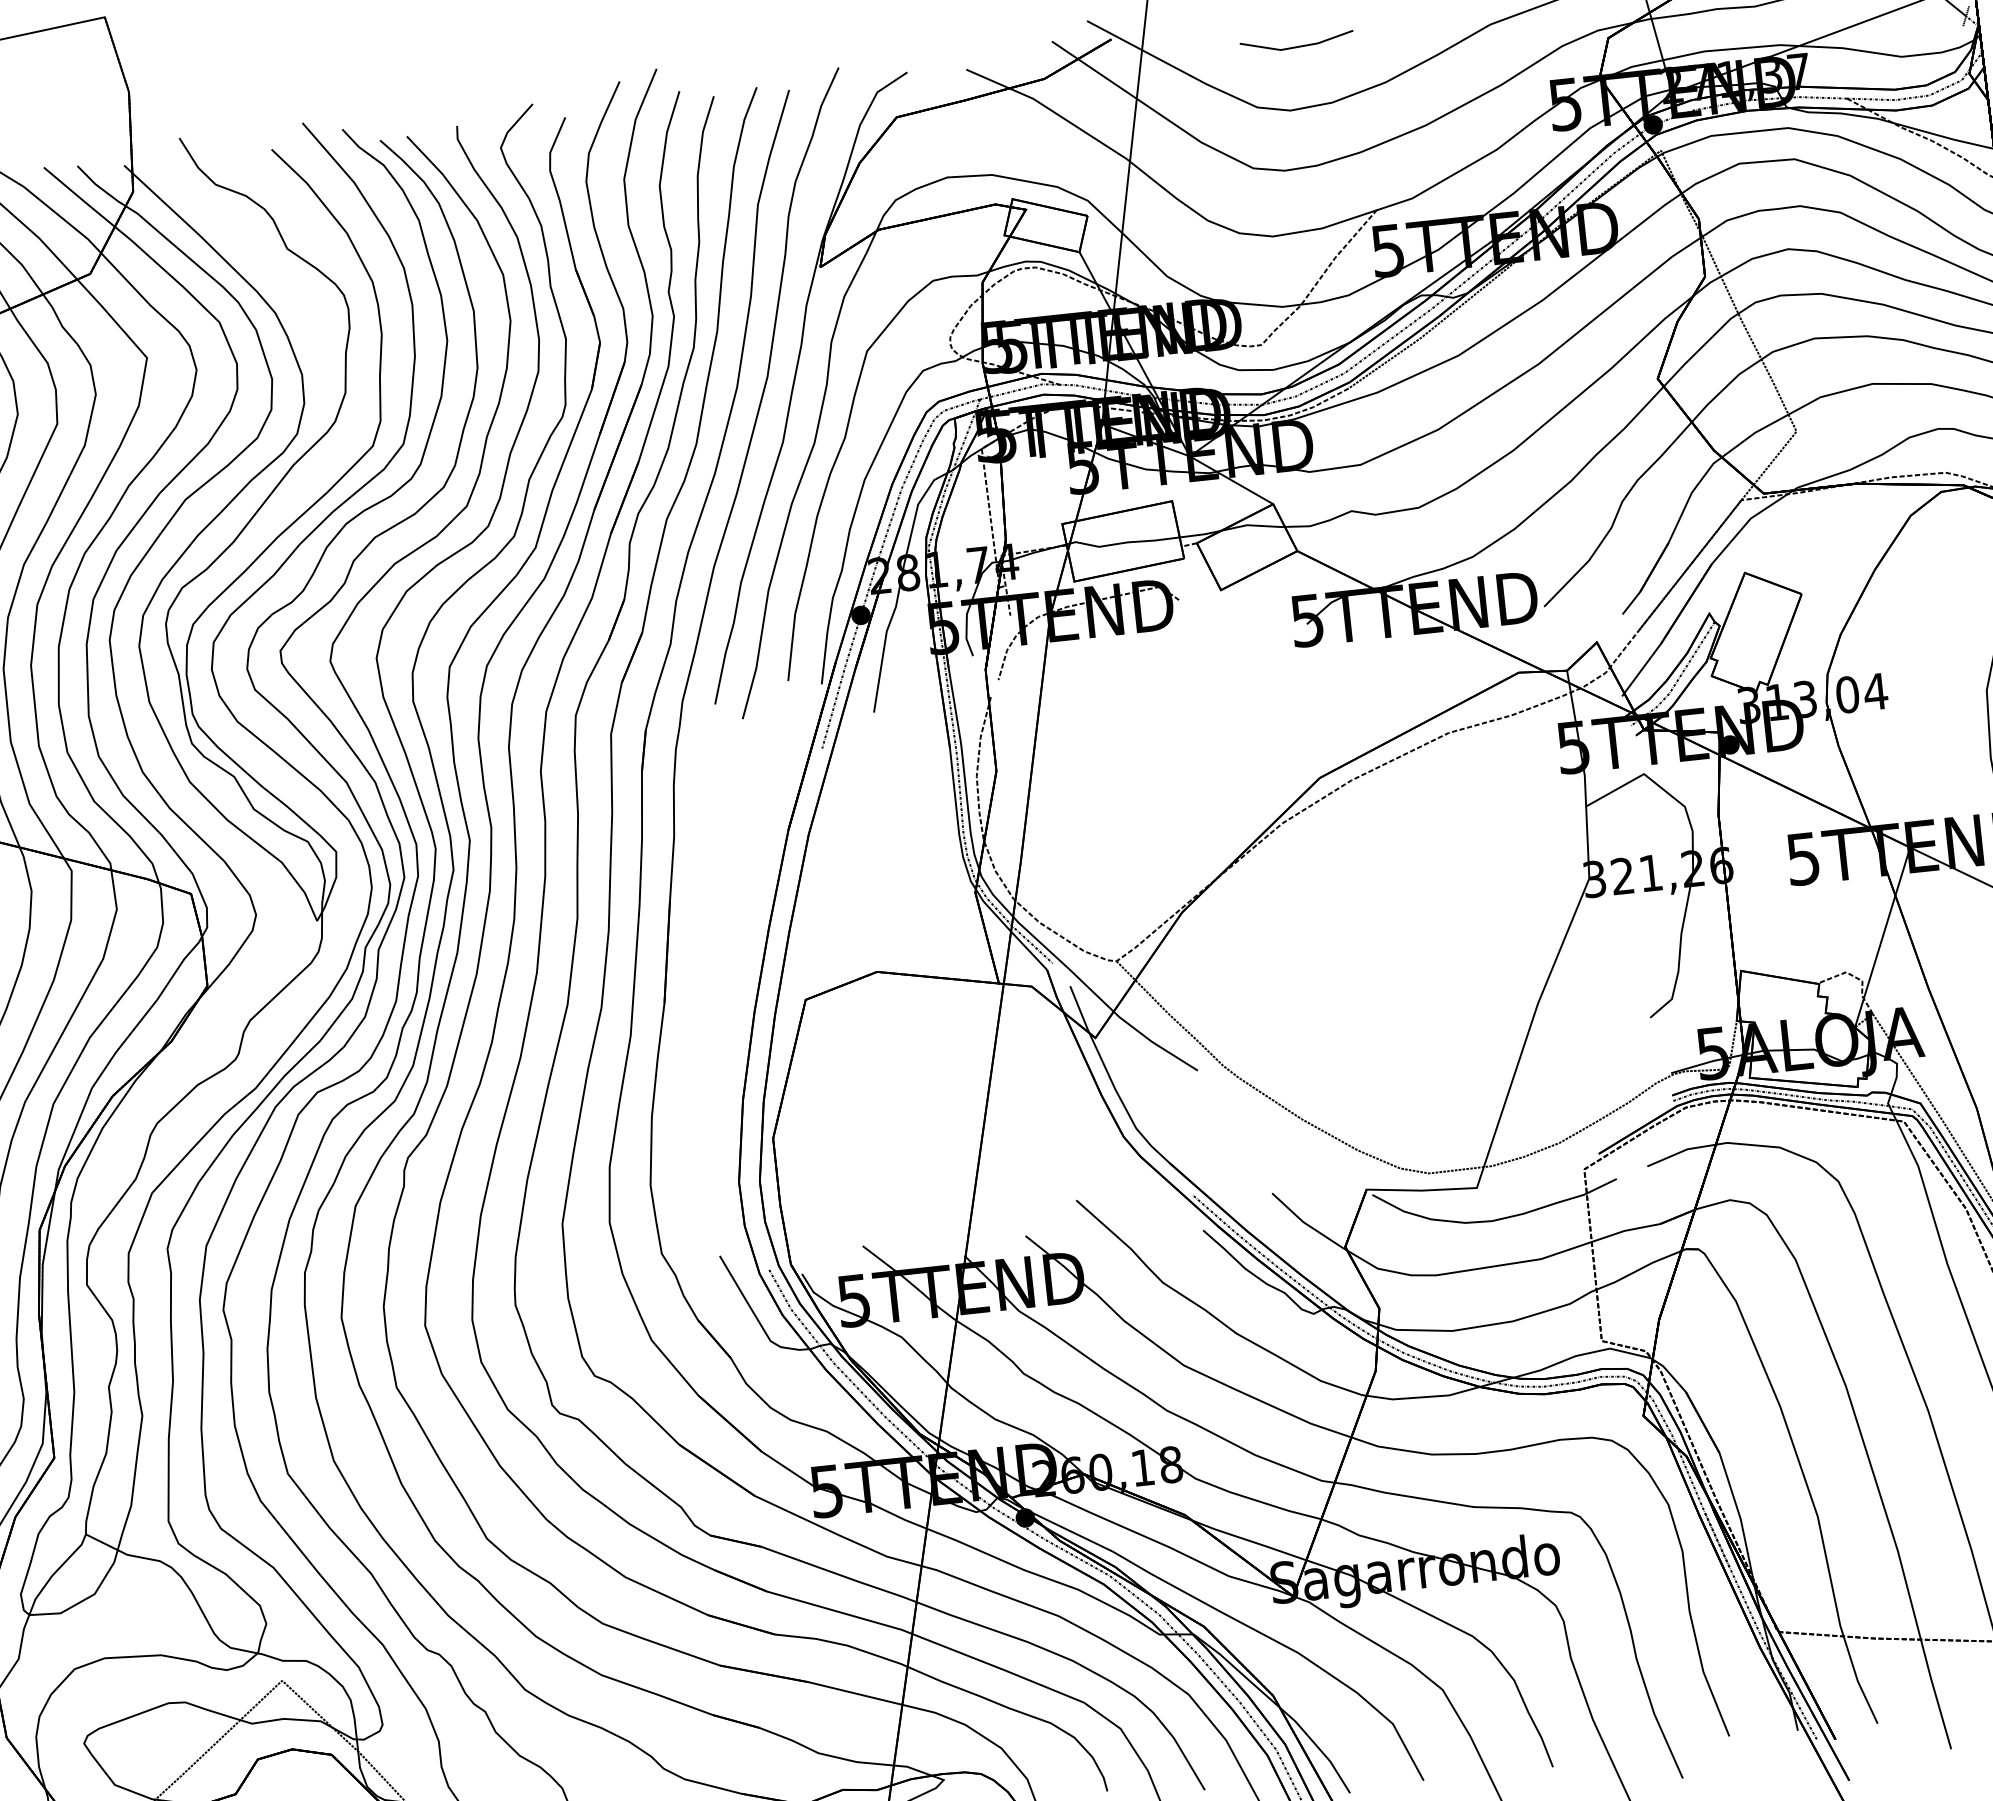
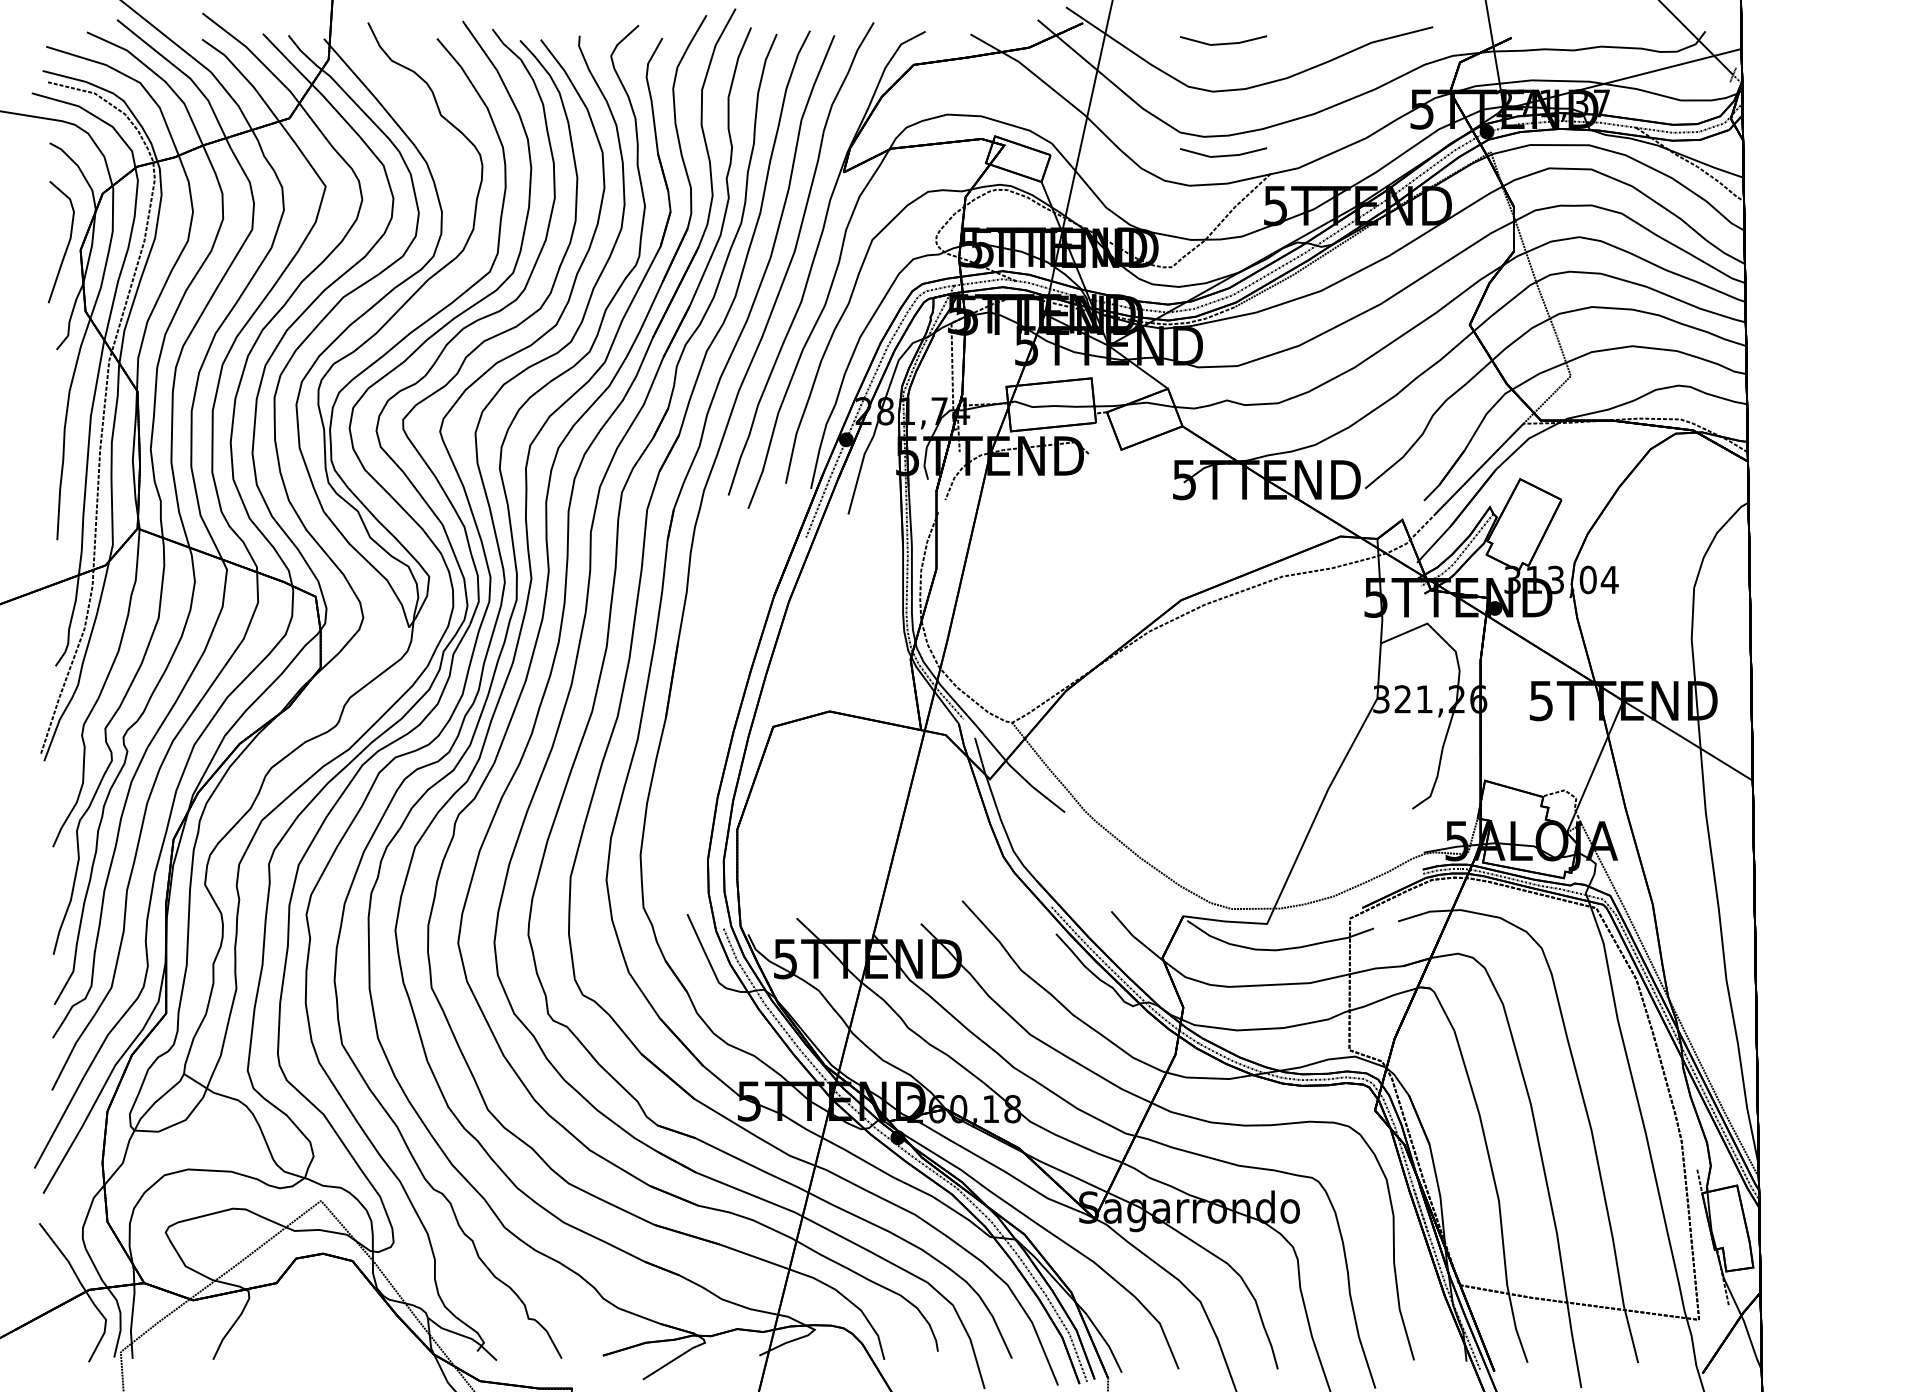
line: (1313, 192) -> (1223, 155), added

